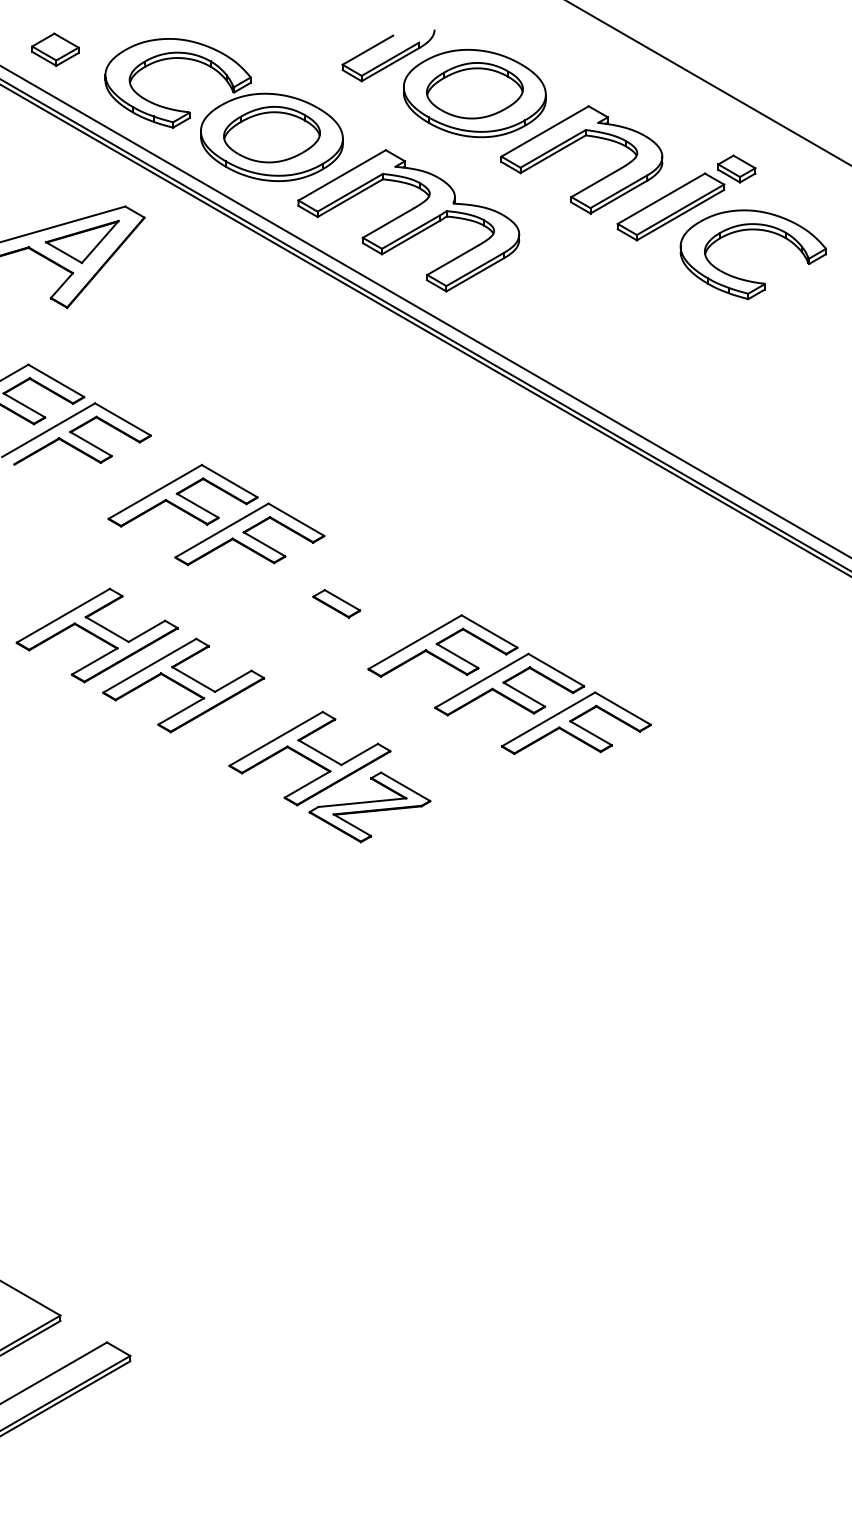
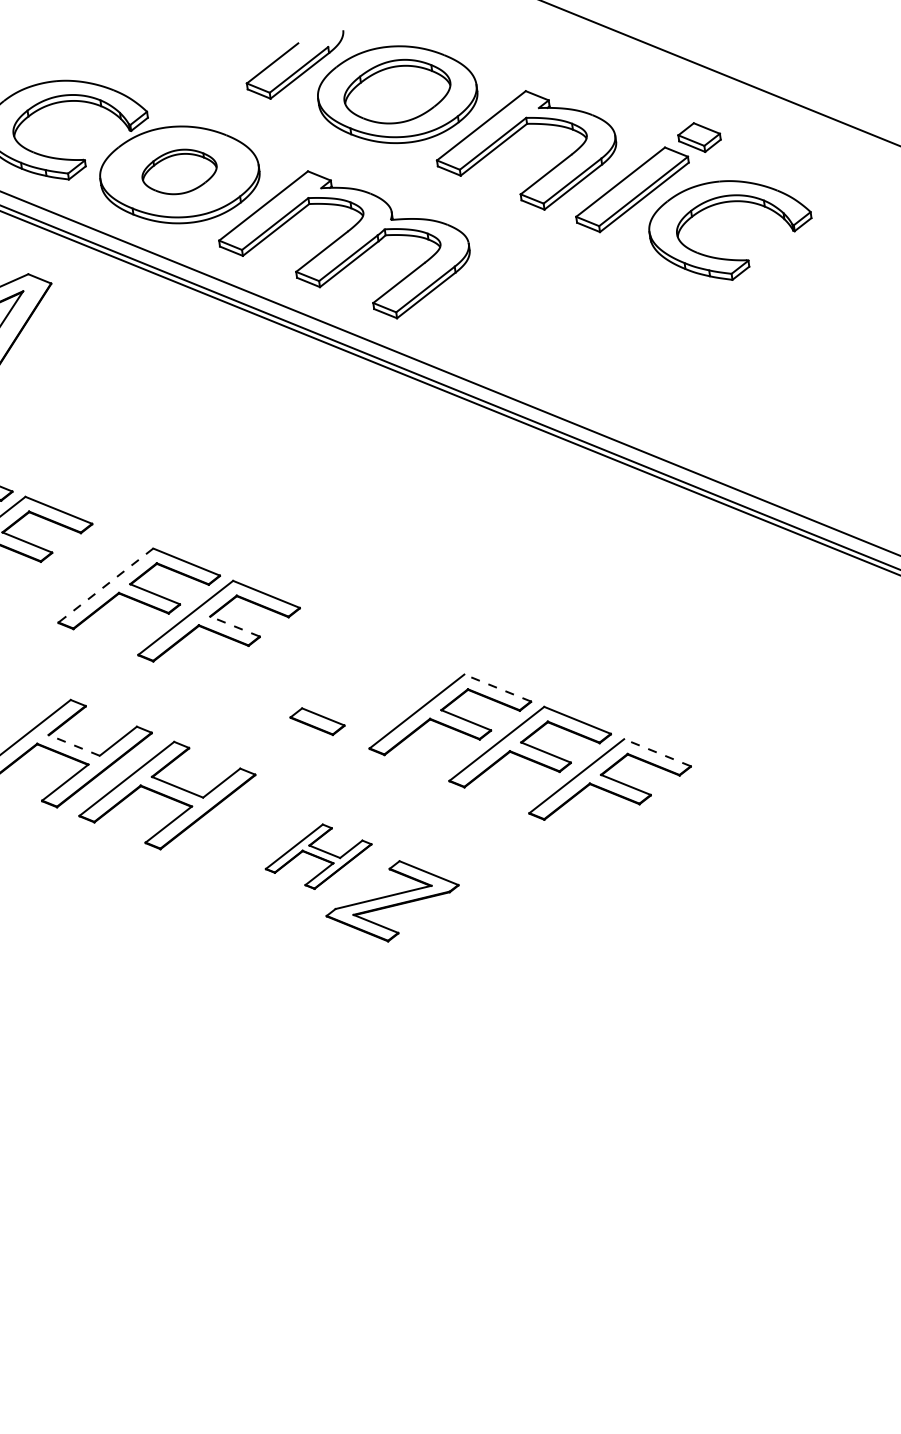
part: (271, 134) -> (178, 171), size x0.7
line: (155, 491) -> (106, 585), solid -> dashed
line: (264, 544) -> (235, 626), solid -> dashed
part: (336, 603) -> (317, 721), moved
line: (107, 629) -> (74, 745), solid -> dashed
line: (489, 631) -> (497, 688), solid -> dashed
line: (622, 708) -> (656, 752), solid -> dashed
part: (309, 758) -> (318, 856), size x0.6

